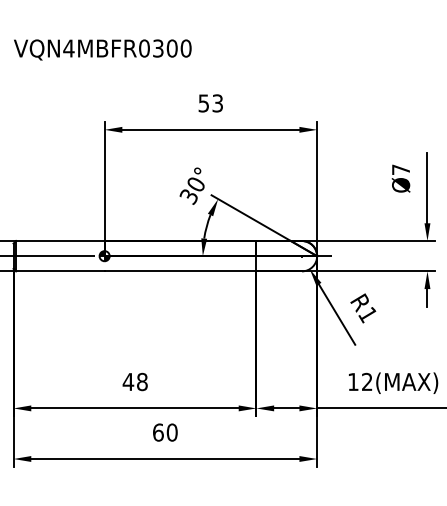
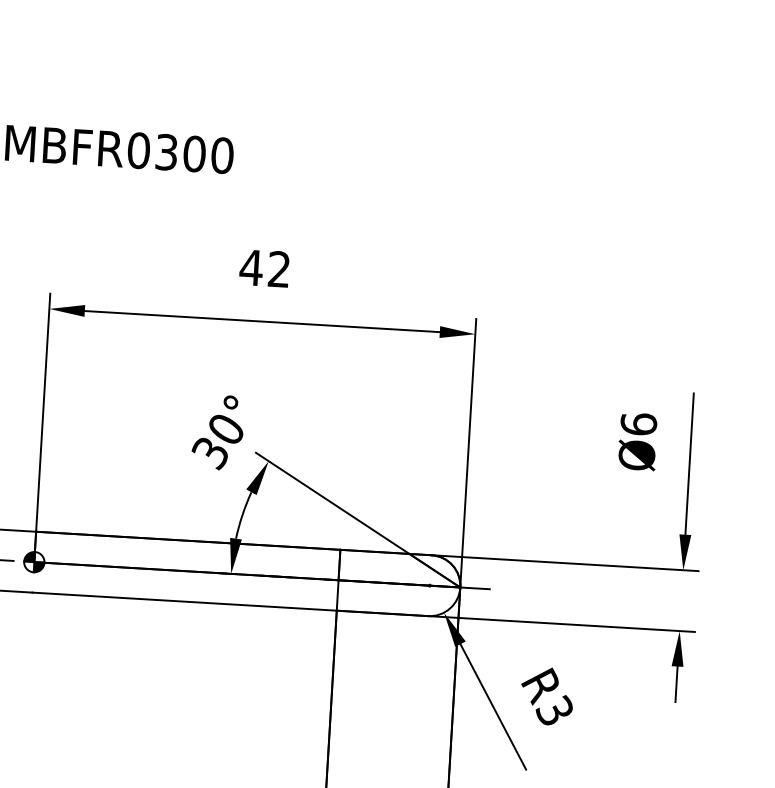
text: (210, 103) -> (264, 268), 53 -> 42
text: (401, 169) -> (639, 423), Ø7 -> Ø6
text: (367, 314) -> (554, 710), R1 -> R3

